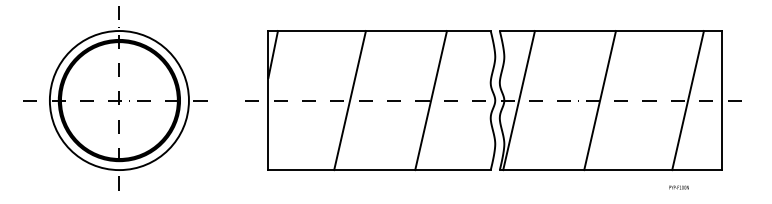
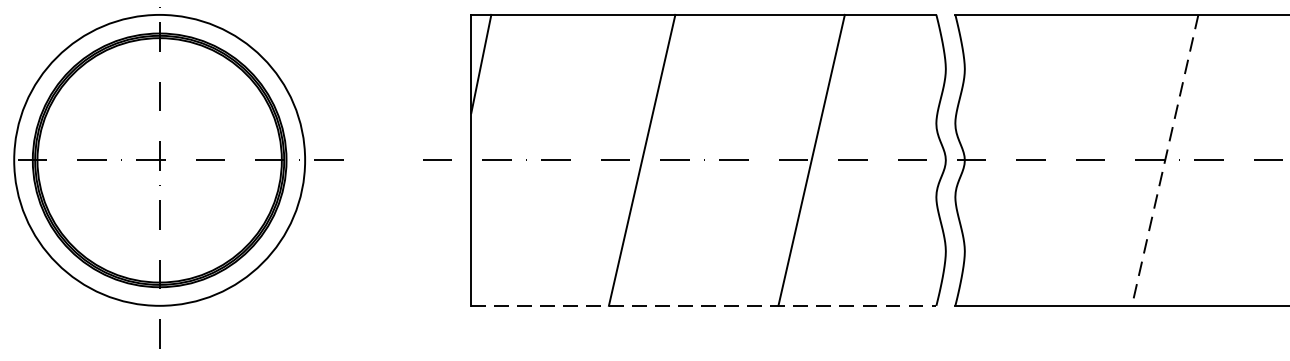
line: (518, 100) -> (994, 160), removed
line: (600, 101) -> (1165, 162), solid -> dashed
line: (380, 170) -> (705, 306), solid -> dashed

